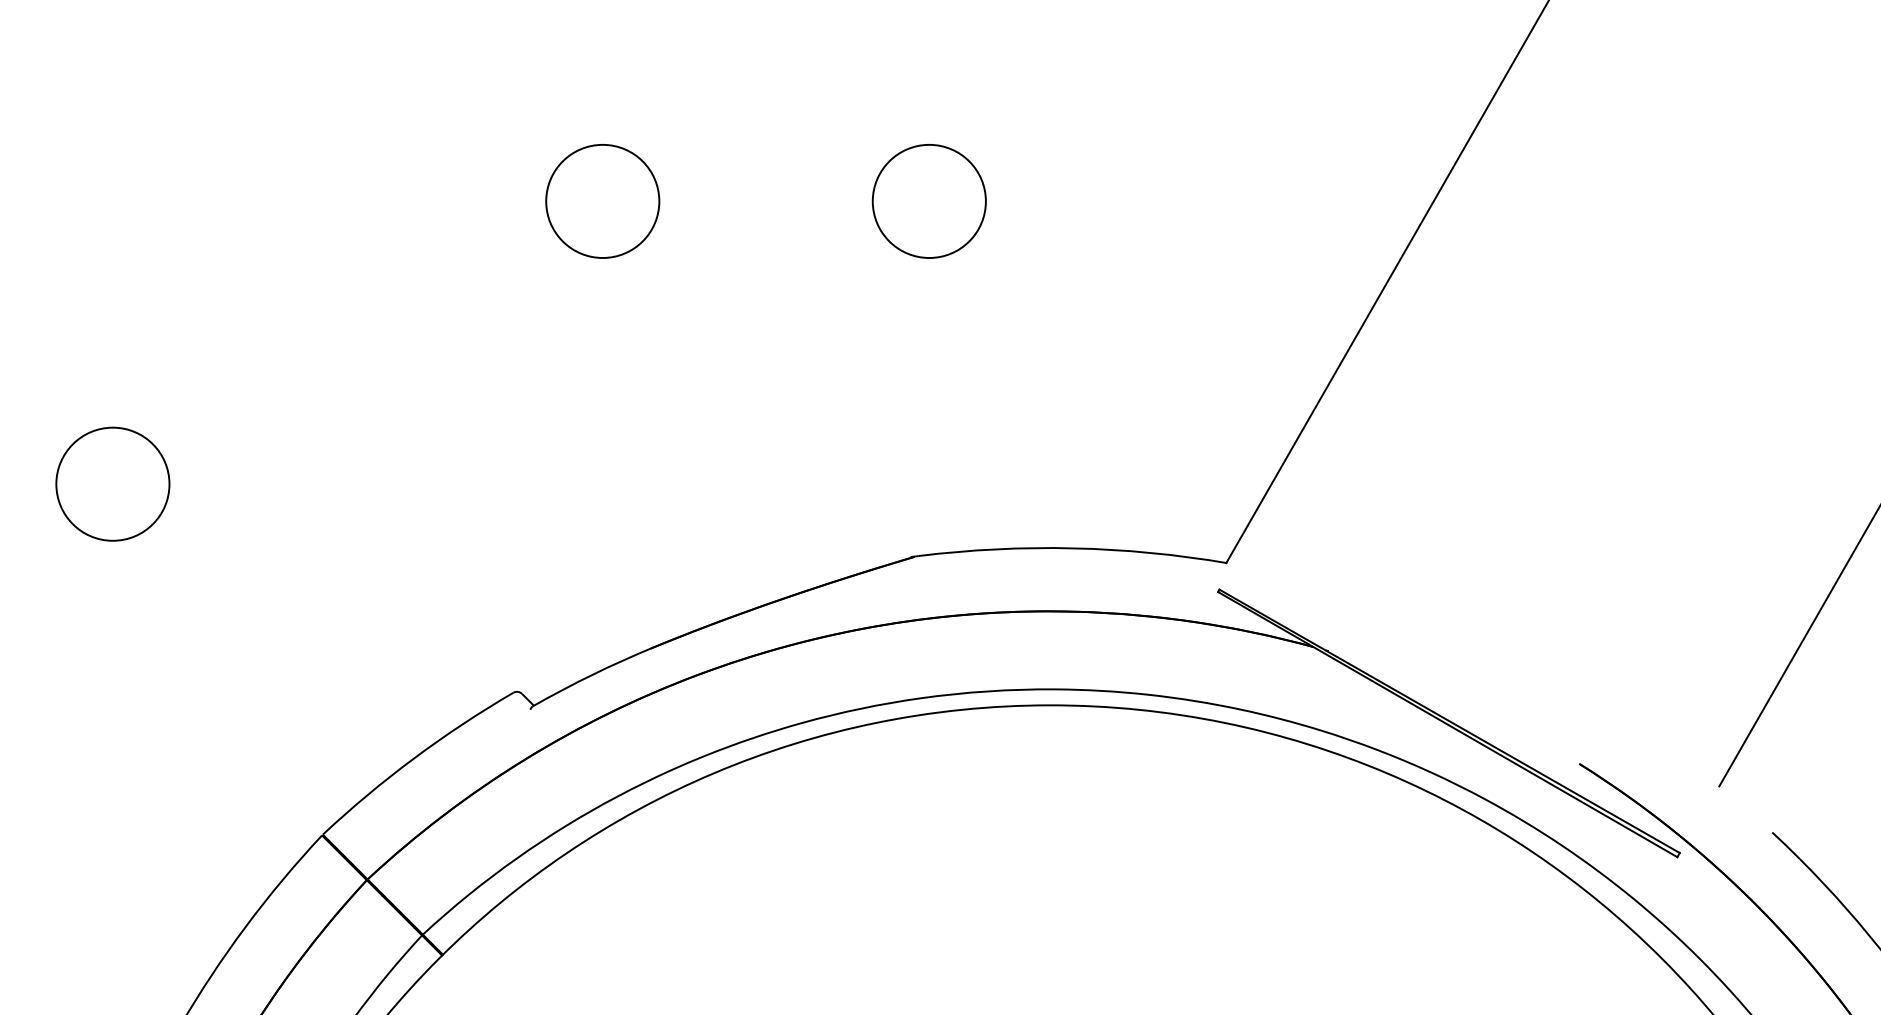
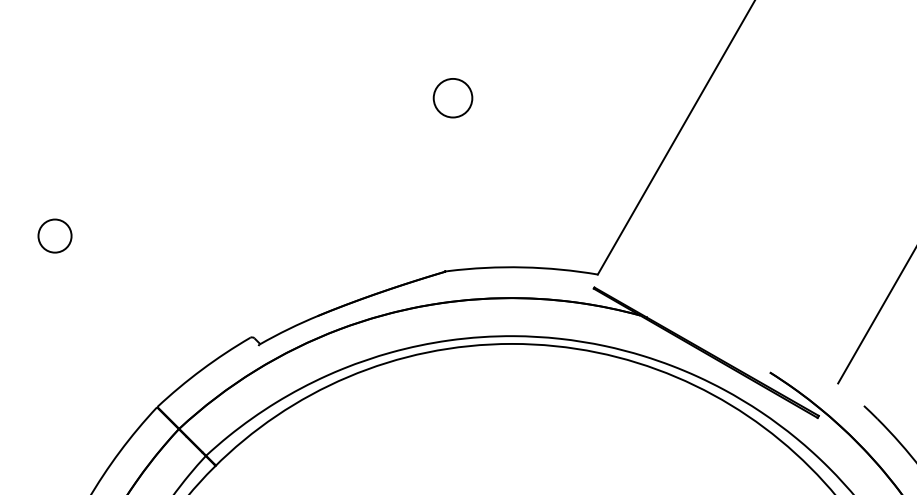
circle: (602, 199) -> (293, 97), removed
circle: (928, 199) -> (452, 97), size x0.7
circle: (111, 482) -> (54, 235), size x0.6

